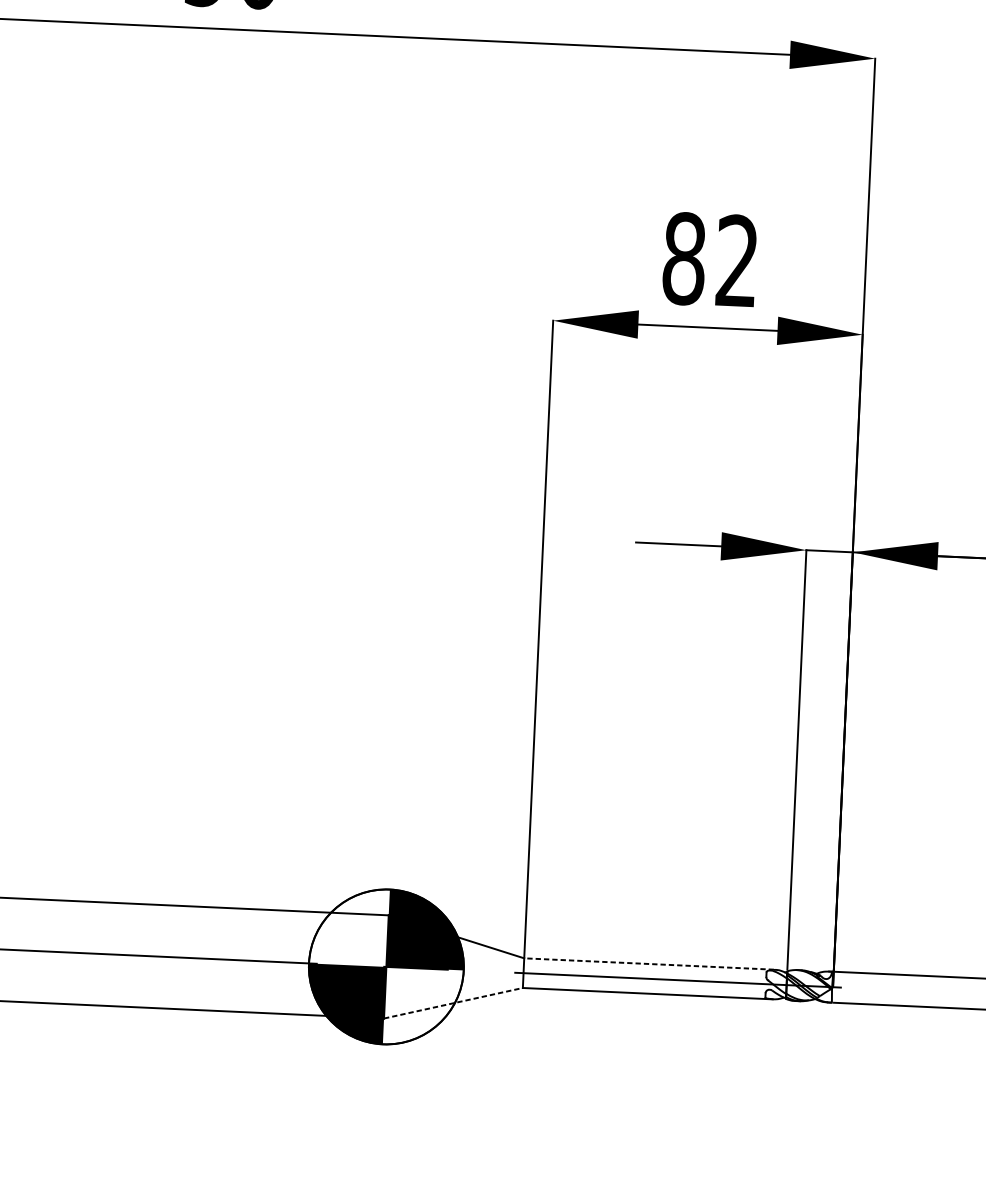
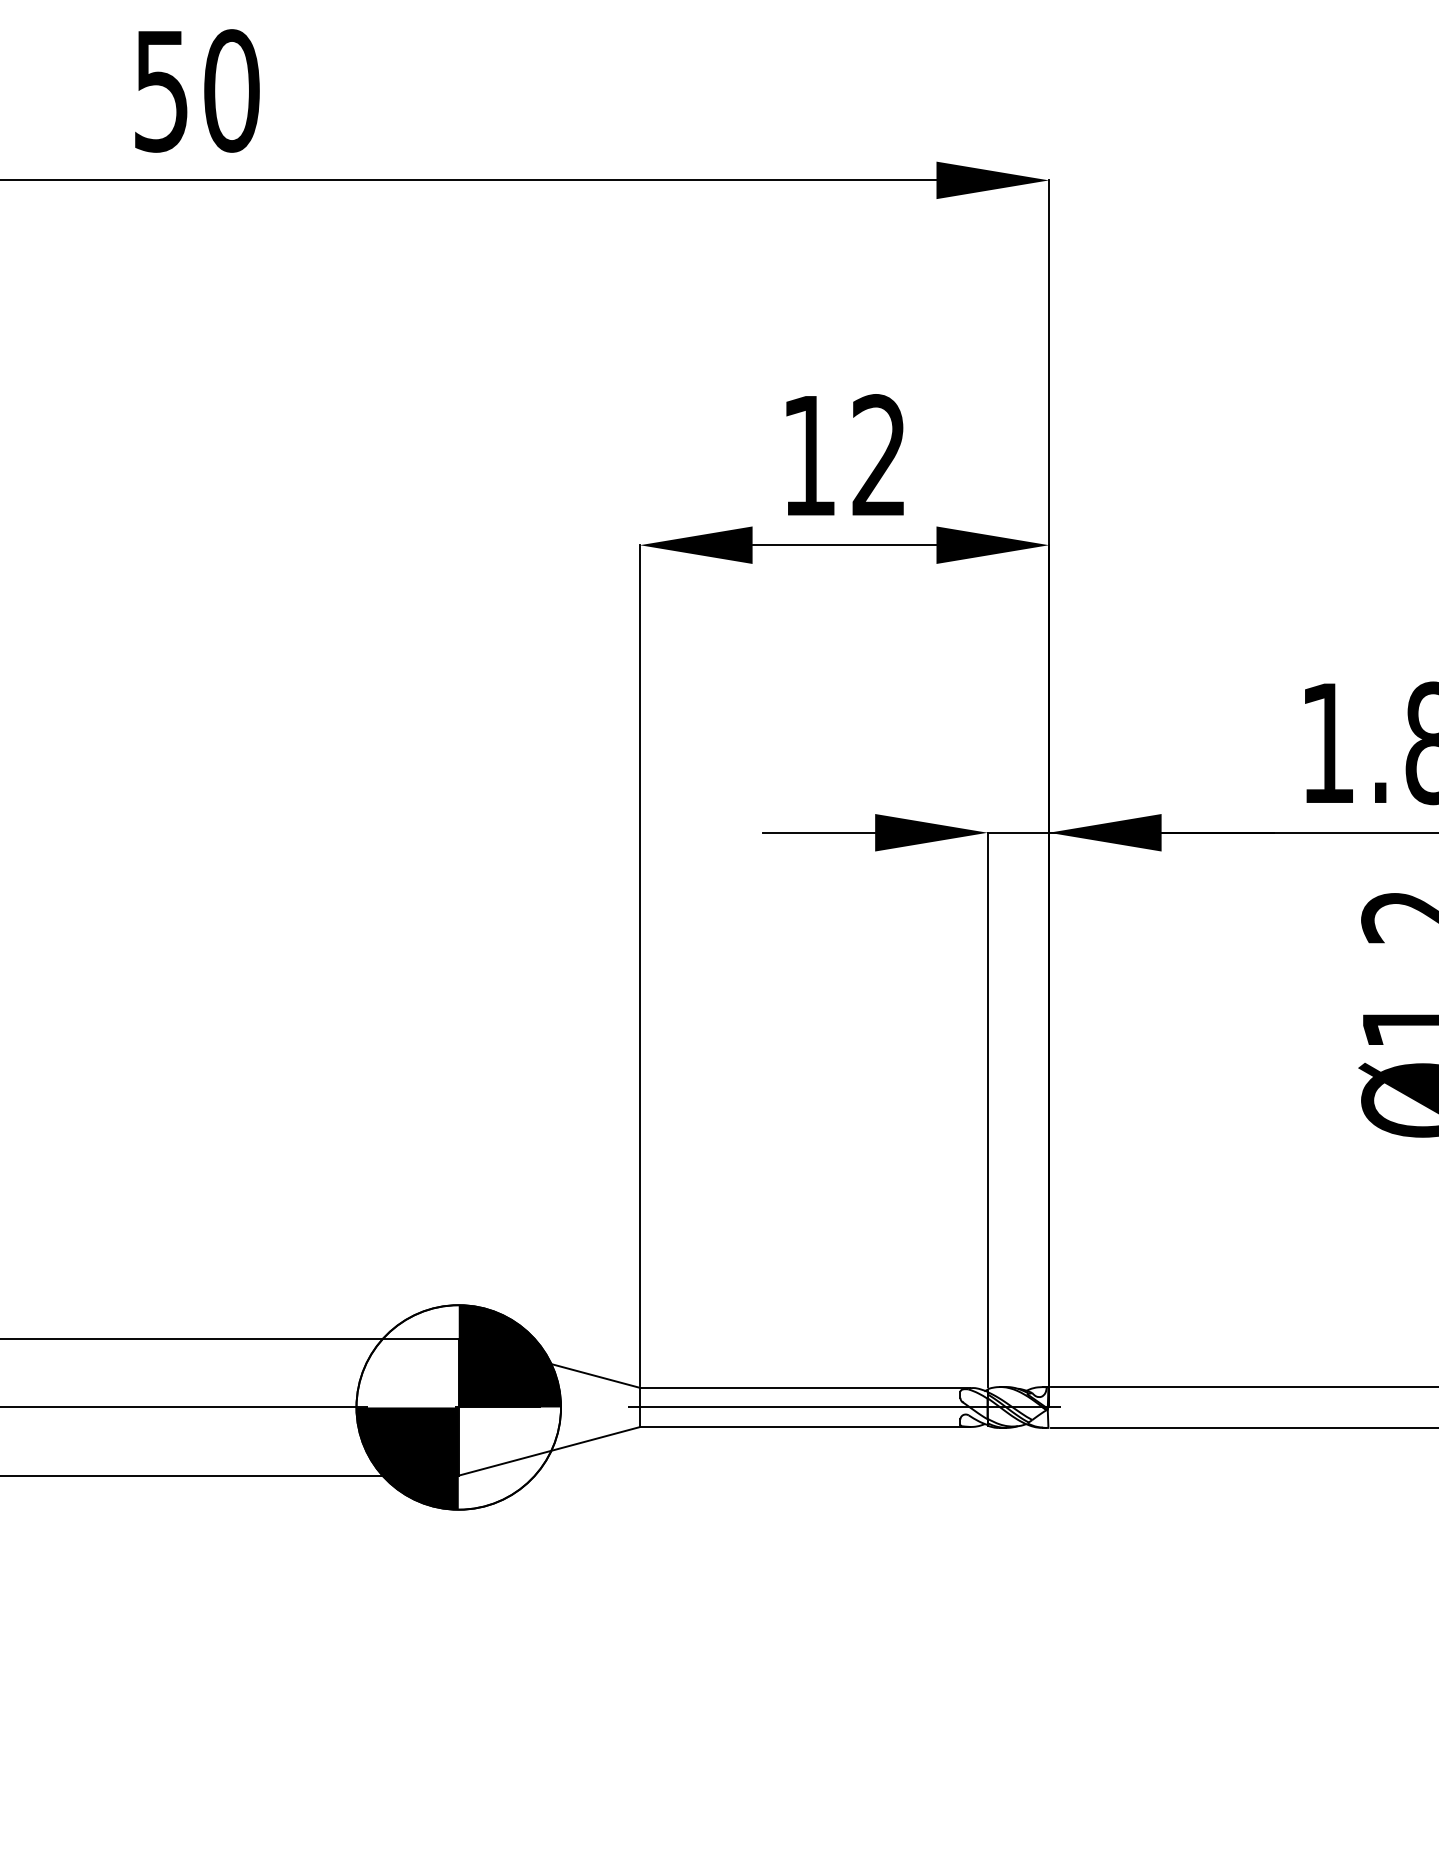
text: (683, 258) -> (808, 455), 82 -> 12
line: (648, 963) -> (804, 1387), dashed -> solid
line: (453, 1003) -> (549, 1451), dashed -> solid

